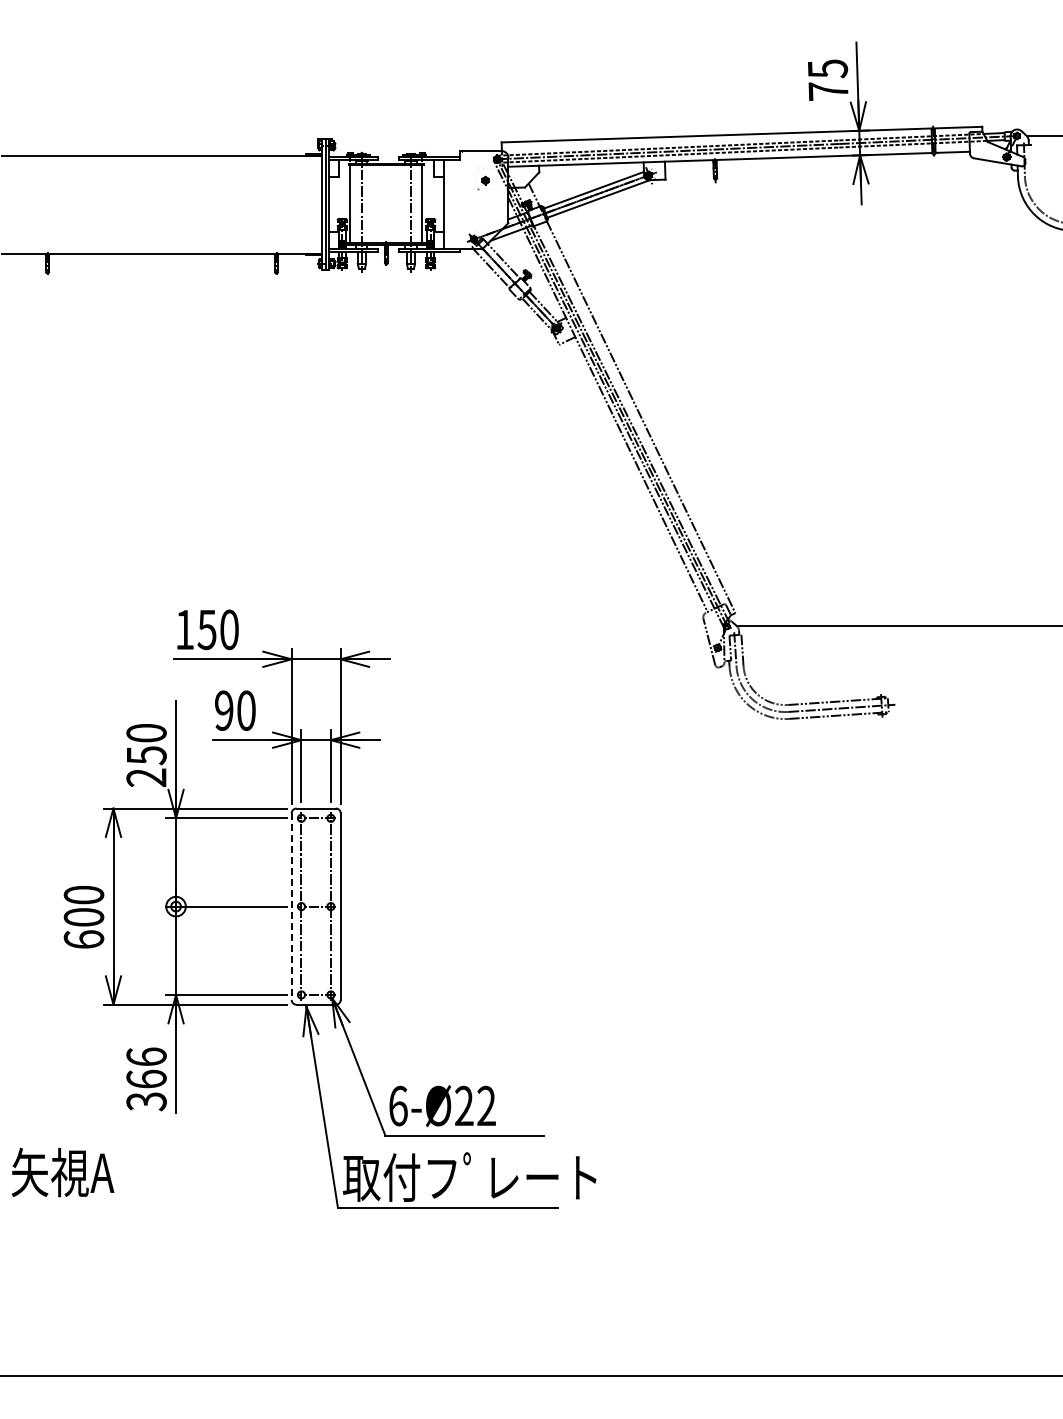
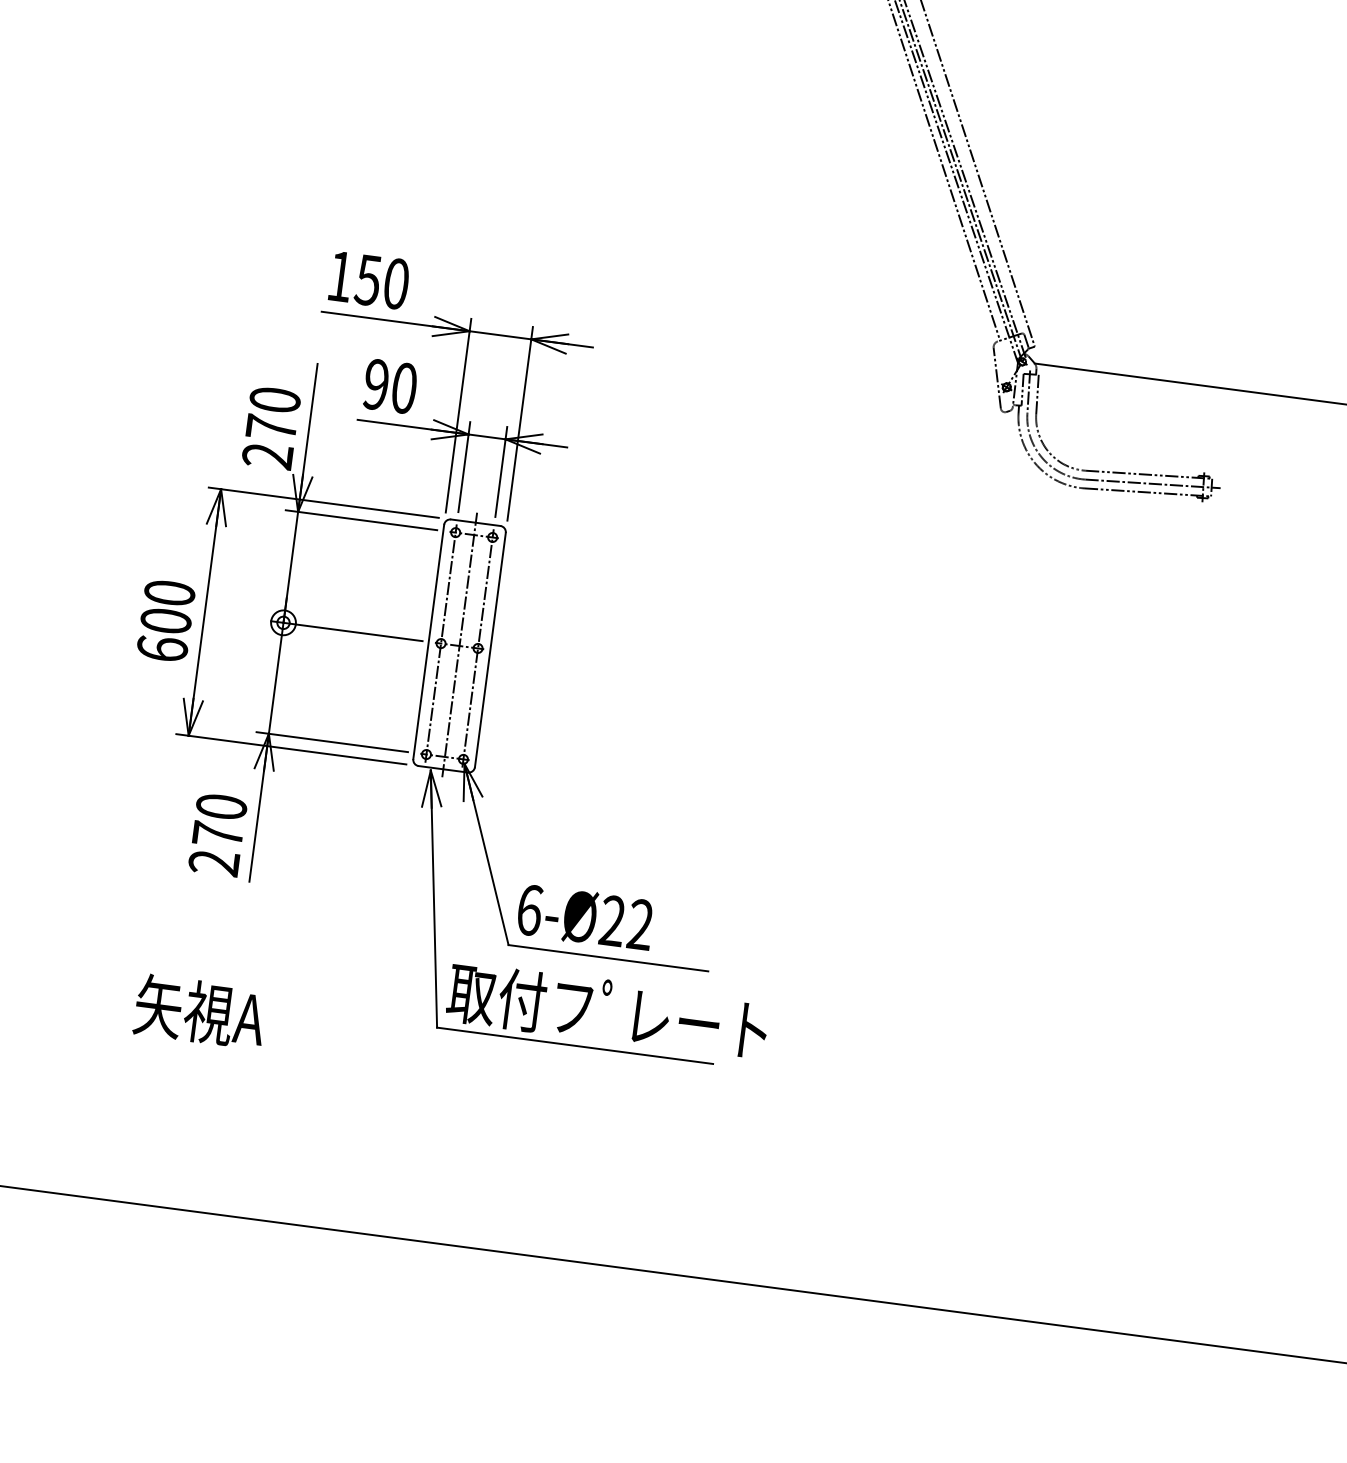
text: (146, 755) -> (271, 428), 250 -> 270
line: (316, 906) -> (459, 645), added
line: (291, 907) -> (428, 643), dashed -> solid
text: (146, 1079) -> (217, 835), 366 -> 270
text: (62, 1172) -> (199, 1011), moved

